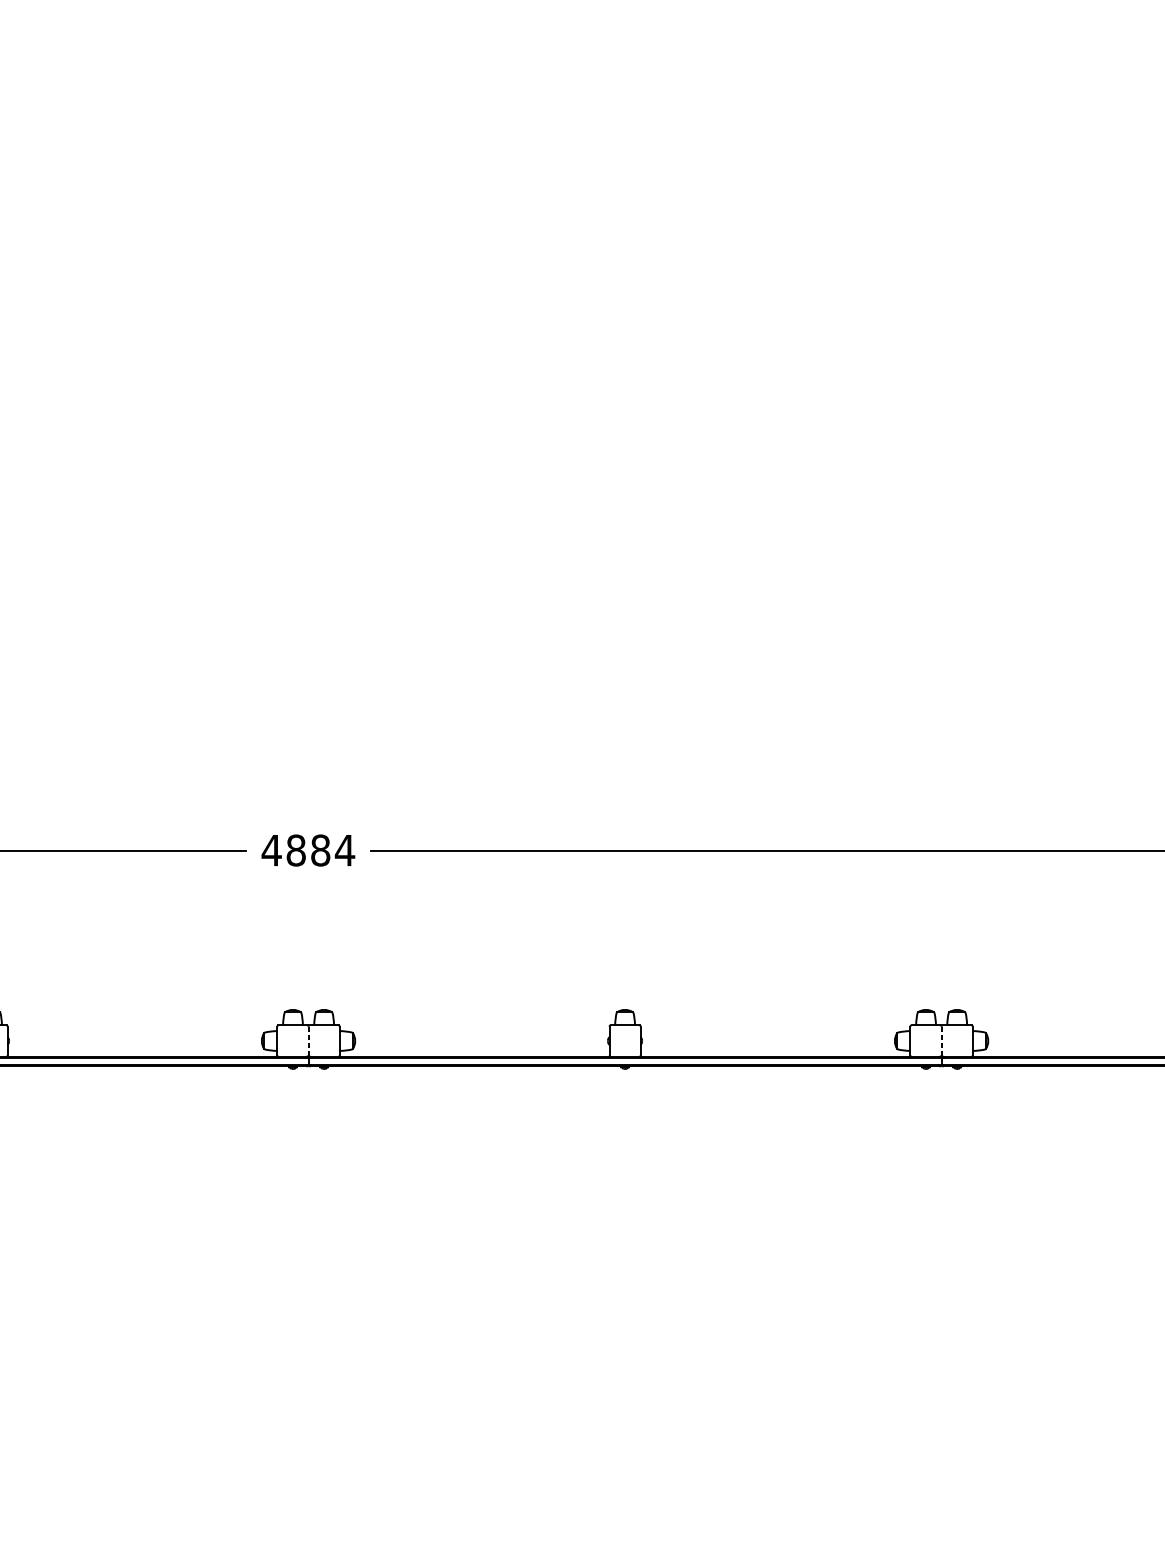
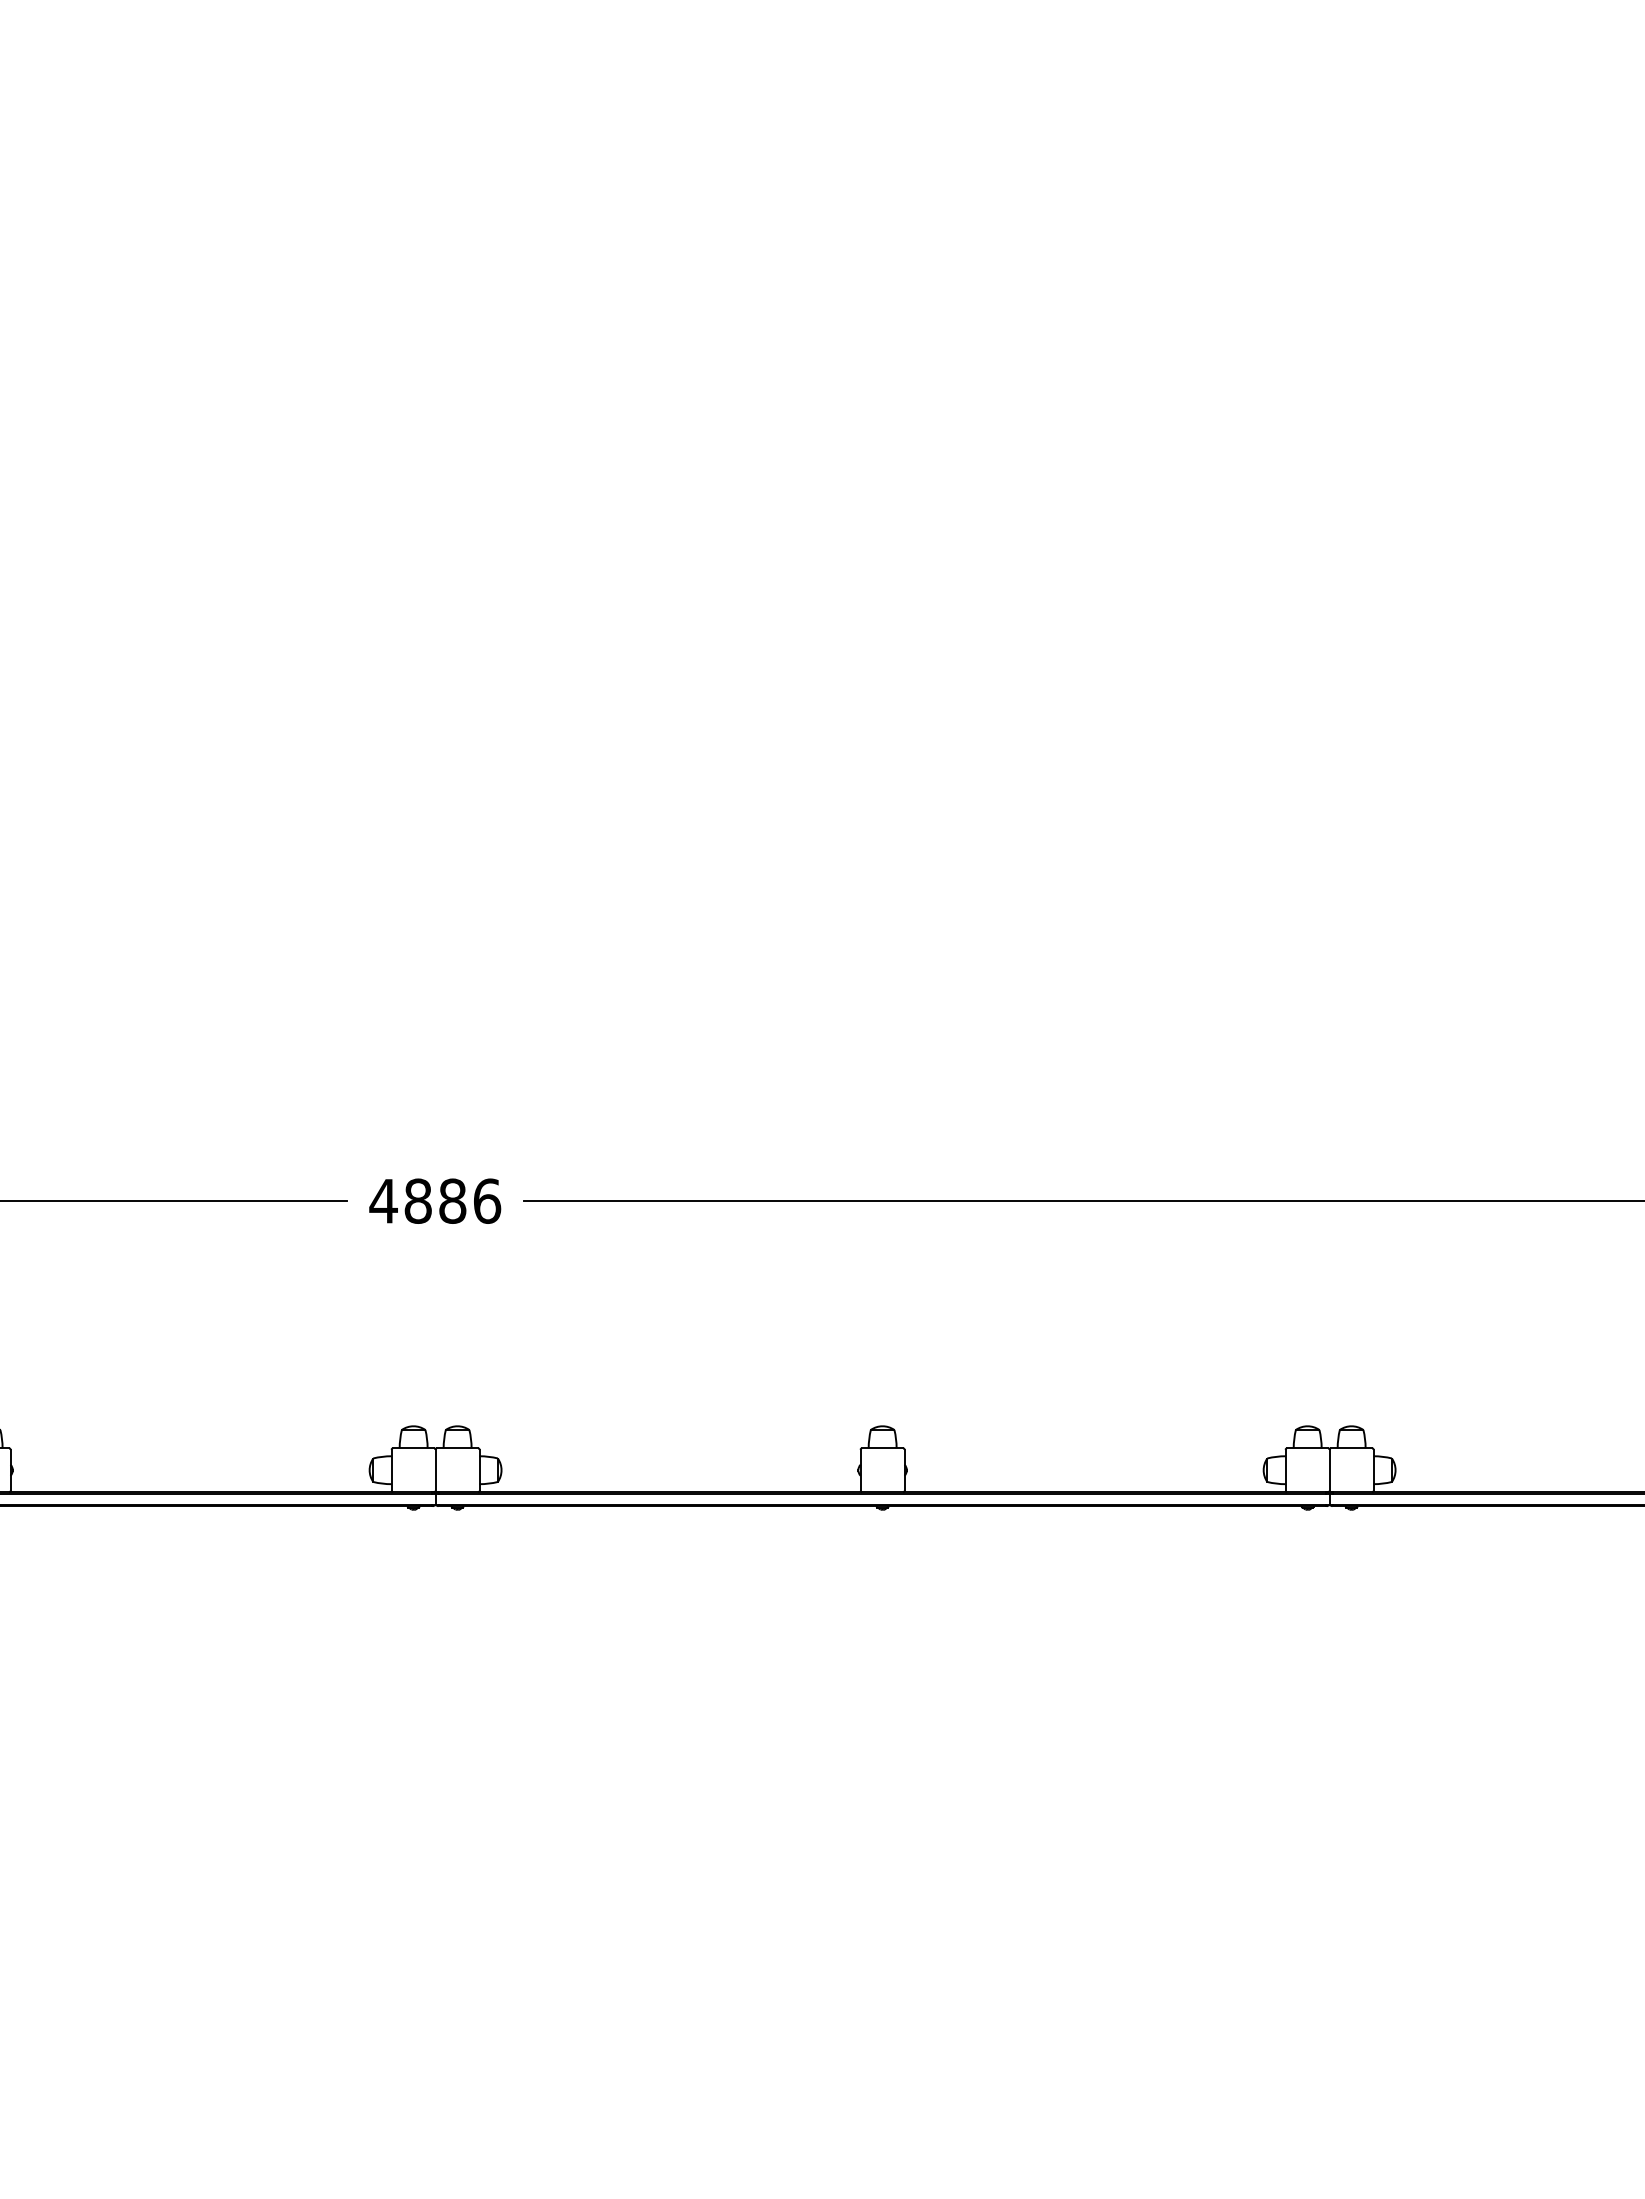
text: (344, 850) -> (486, 1200), 4884 -> 4886
line: (308, 1041) -> (435, 1470), dashed -> solid
line: (941, 1041) -> (1329, 1470), dashed -> solid

